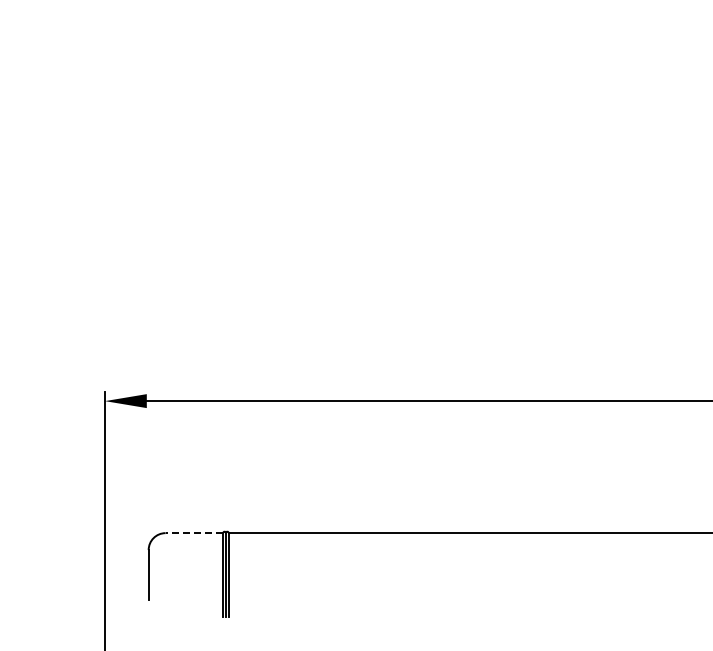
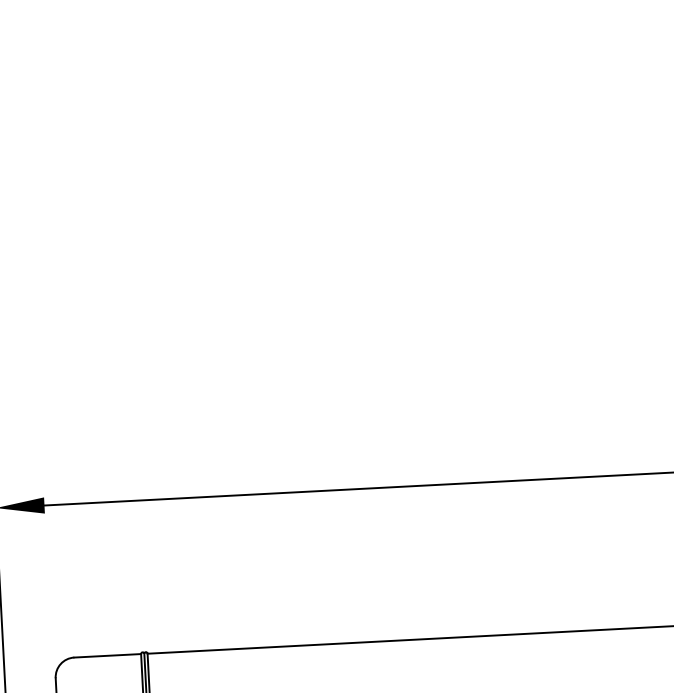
line: (194, 533) -> (107, 656), dashed -> solid

